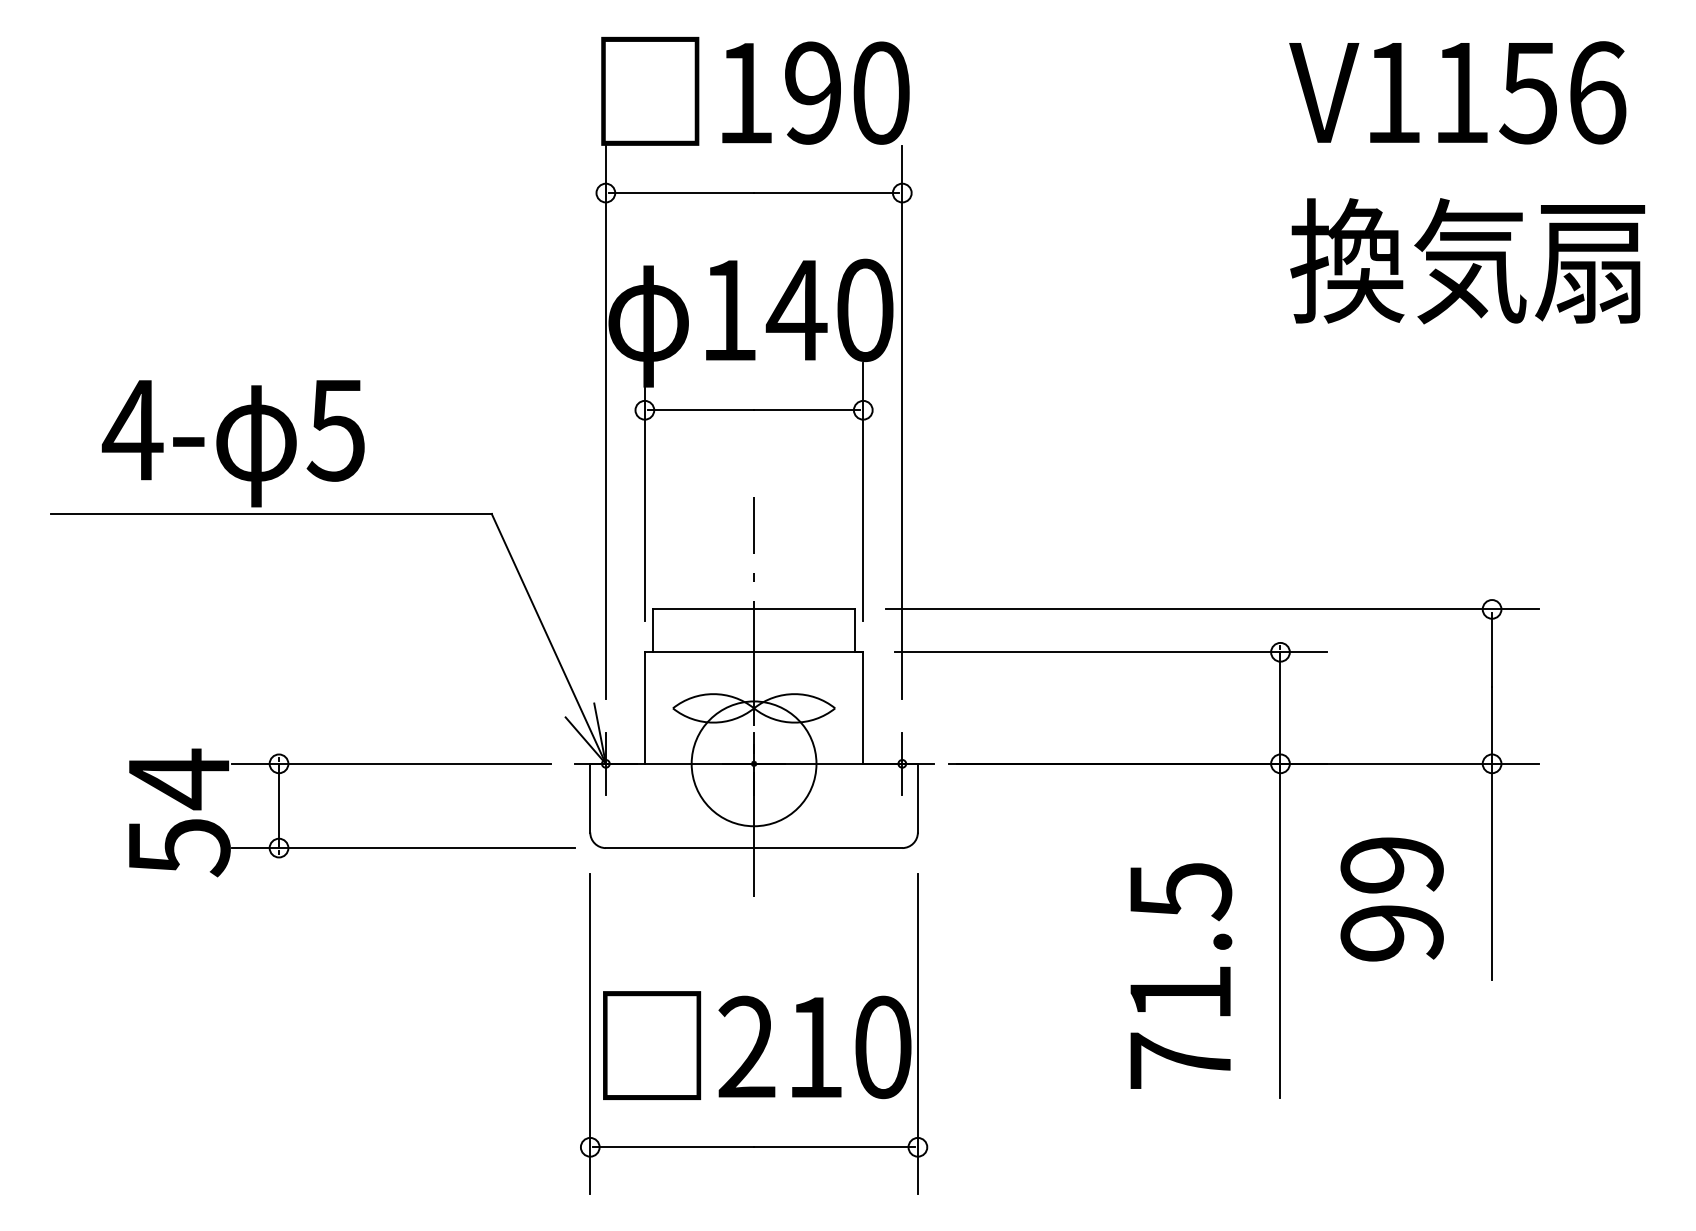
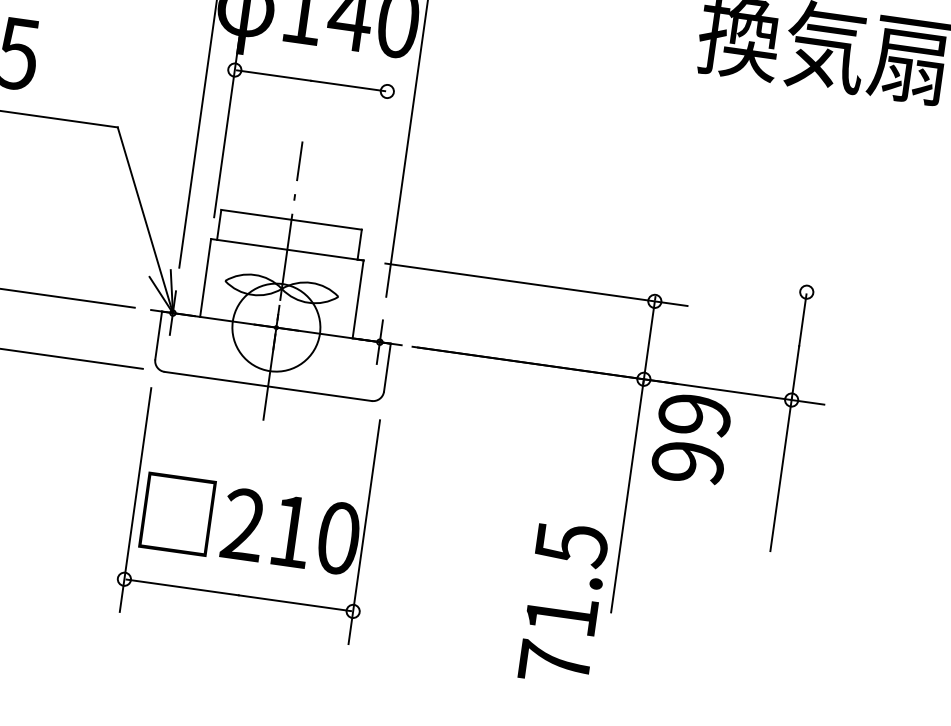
line: (863, 492) -> (379, 148), removed
line: (1211, 609) -> (610, 264), removed
text: (1391, 899) -> (691, 439), moved
text: (1181, 975) -> (564, 603), moved

